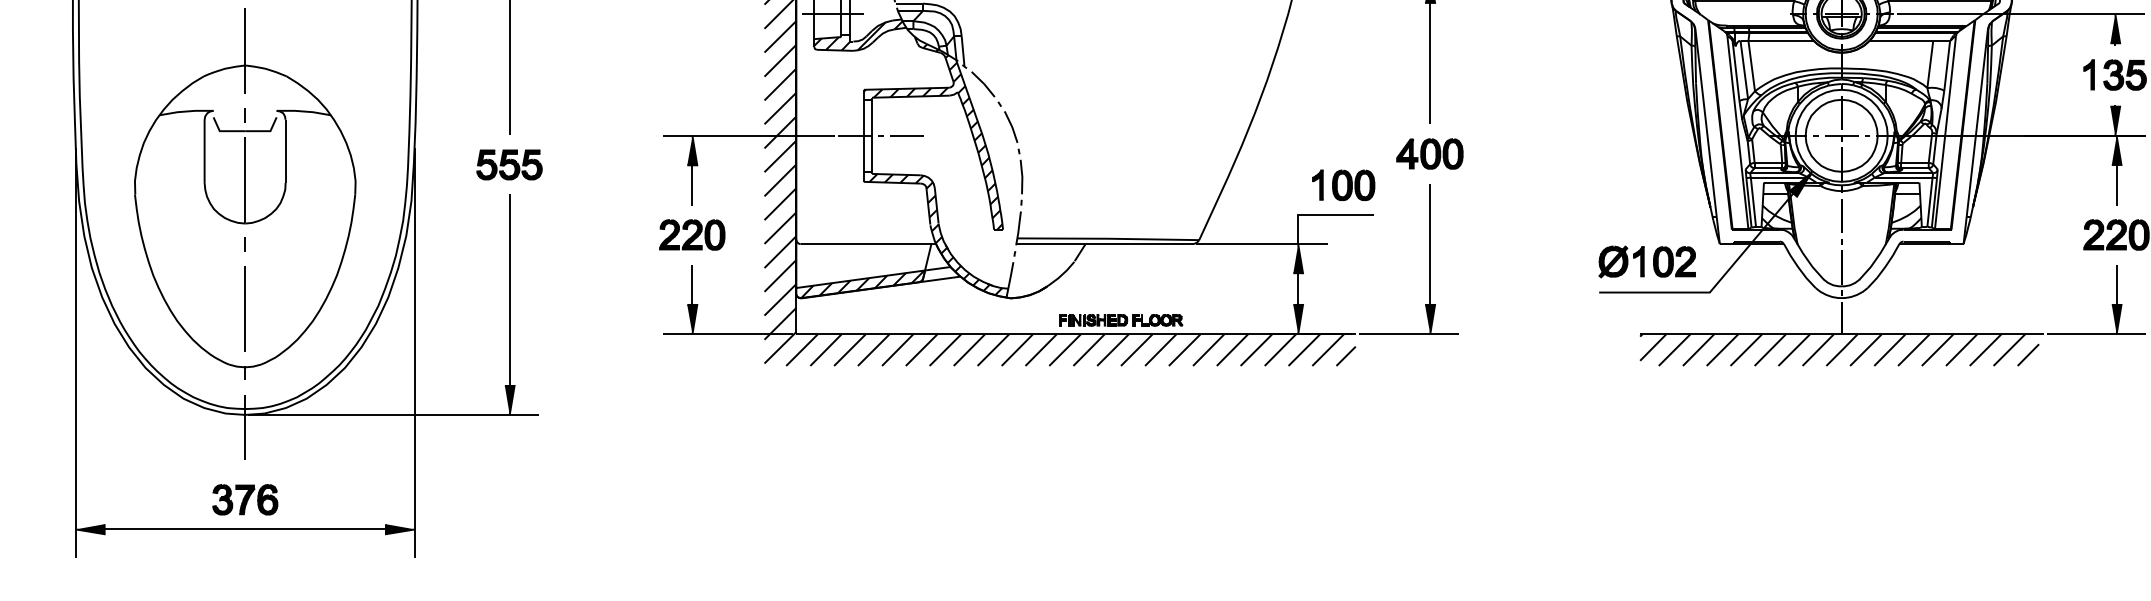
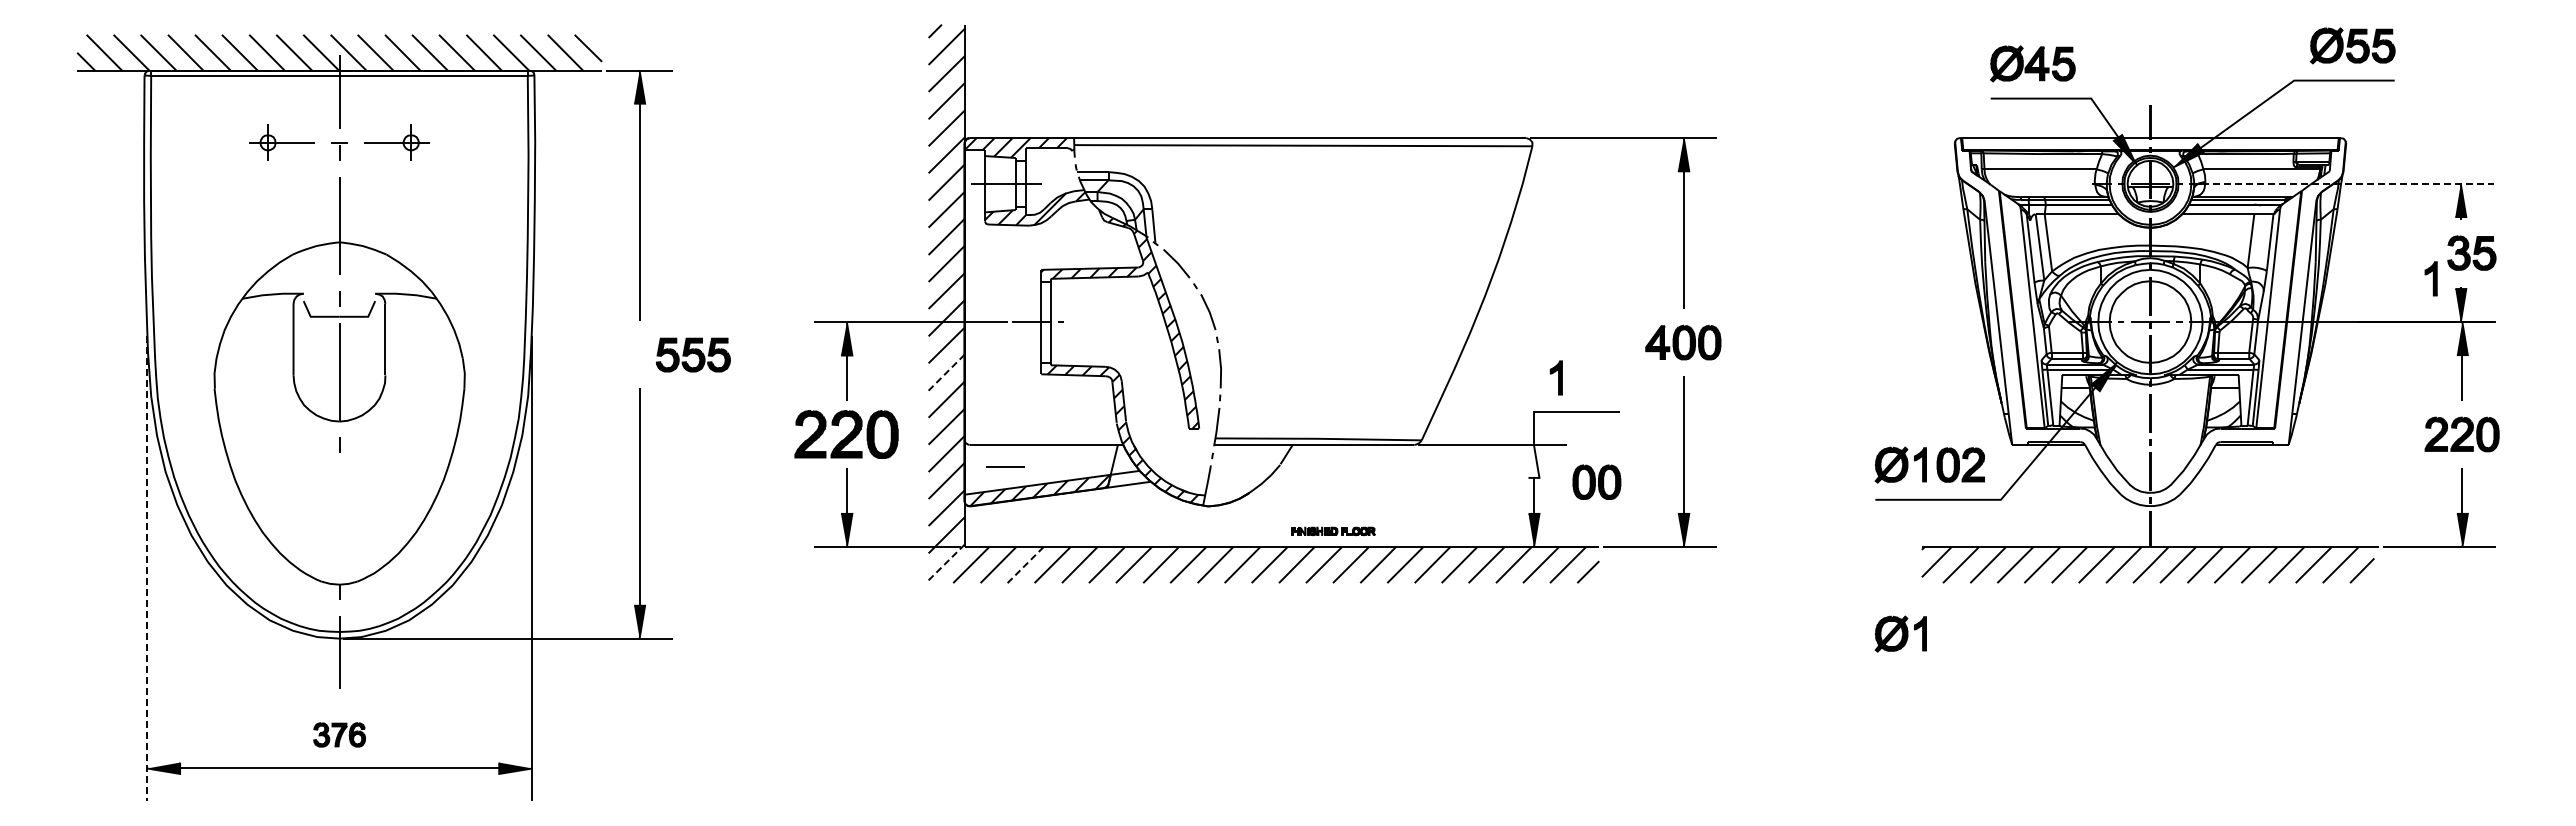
line: (2020, 13) -> (2353, 183), solid -> dashed
part: (2088, 74) -> (2430, 278), moved
line: (907, 135) -> (1005, 466), moved
part: (509, 164) -> (693, 354), moved
line: (780, 180) -> (946, 372), solid -> dashed
part: (1353, 184) -> (1596, 481), moved
part: (692, 234) -> (846, 434), size x1.4
fill: (1297, 258) -> (1533, 461), removed
line: (245, 309) -> (339, 518), removed
part: (1121, 320) -> (1333, 531), size x0.6
line: (780, 347) -> (946, 562), solid -> dashed
line: (849, 349) -> (1025, 564), solid -> dashed
line: (75, 353) -> (147, 568), solid -> dashed
part: (1621, 410) -> (1900, 633), added
part: (245, 499) -> (339, 734), size x0.7

